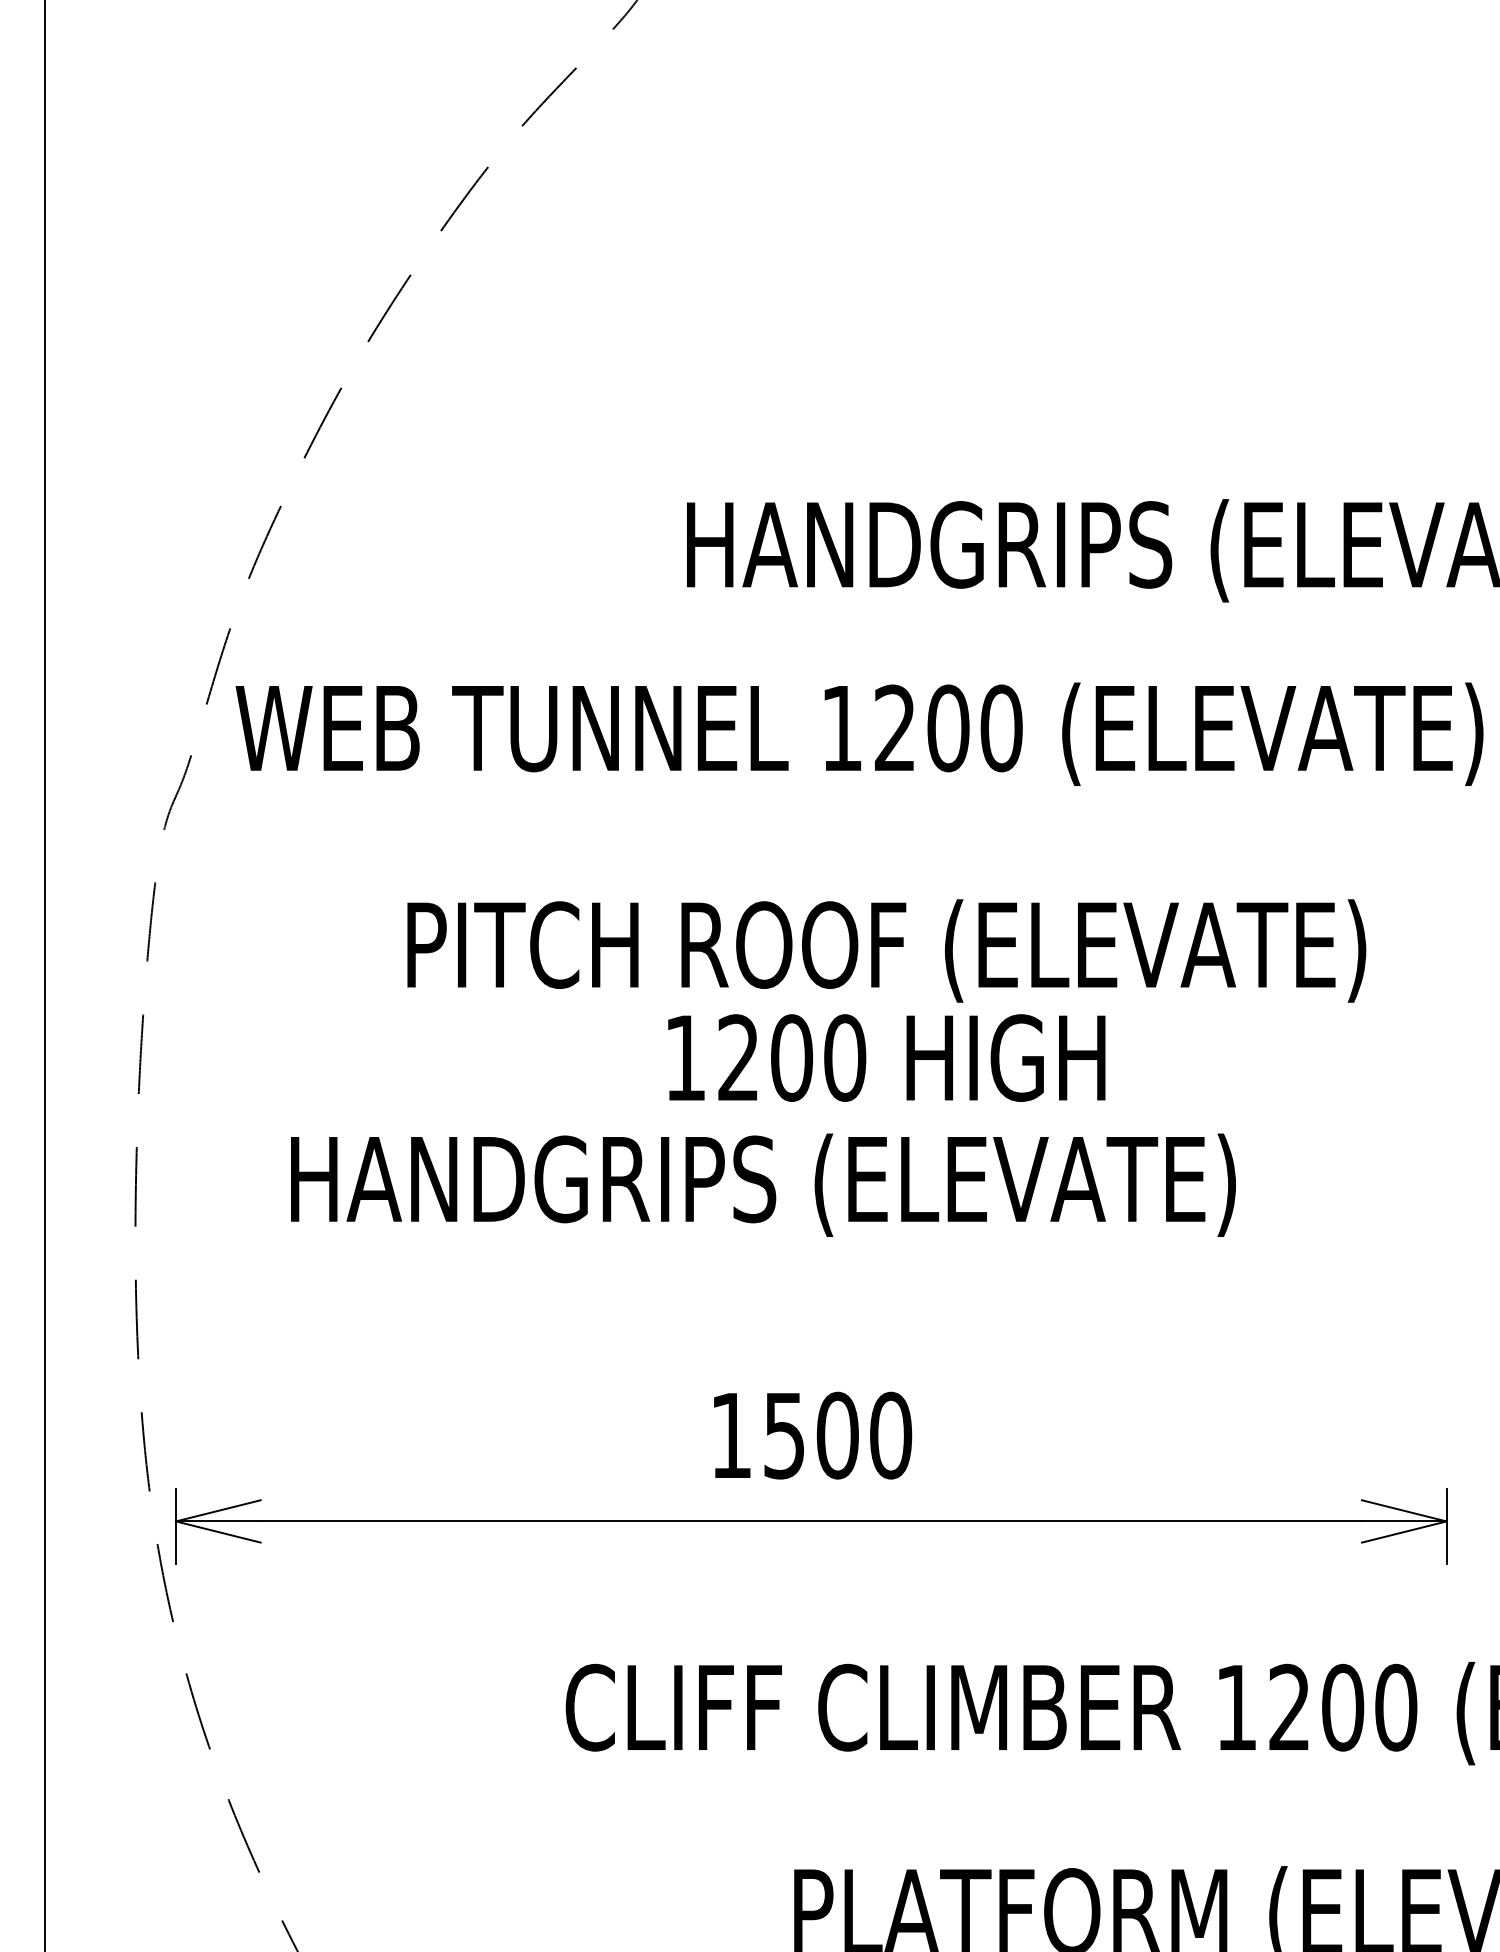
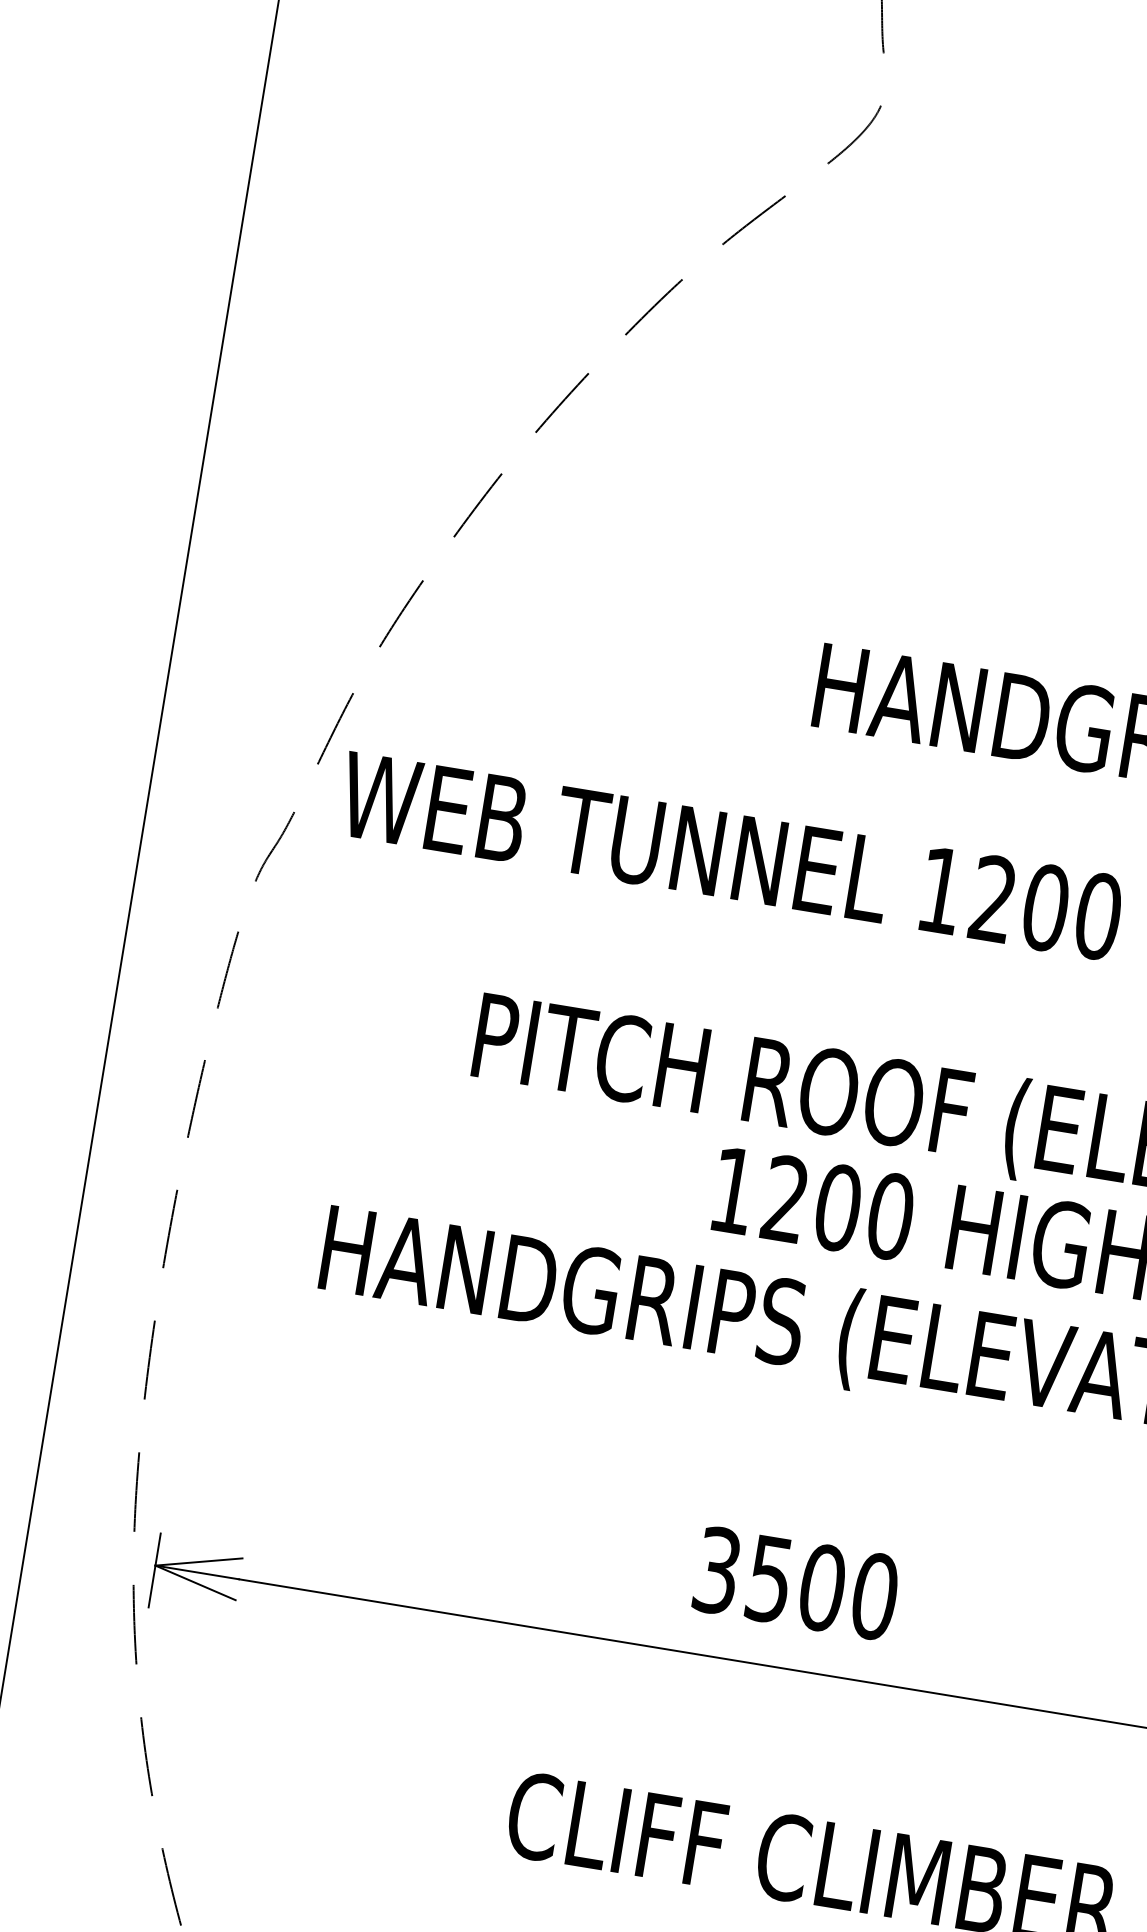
text: (731, 1435) -> (717, 1570), 1500 -> 3500

